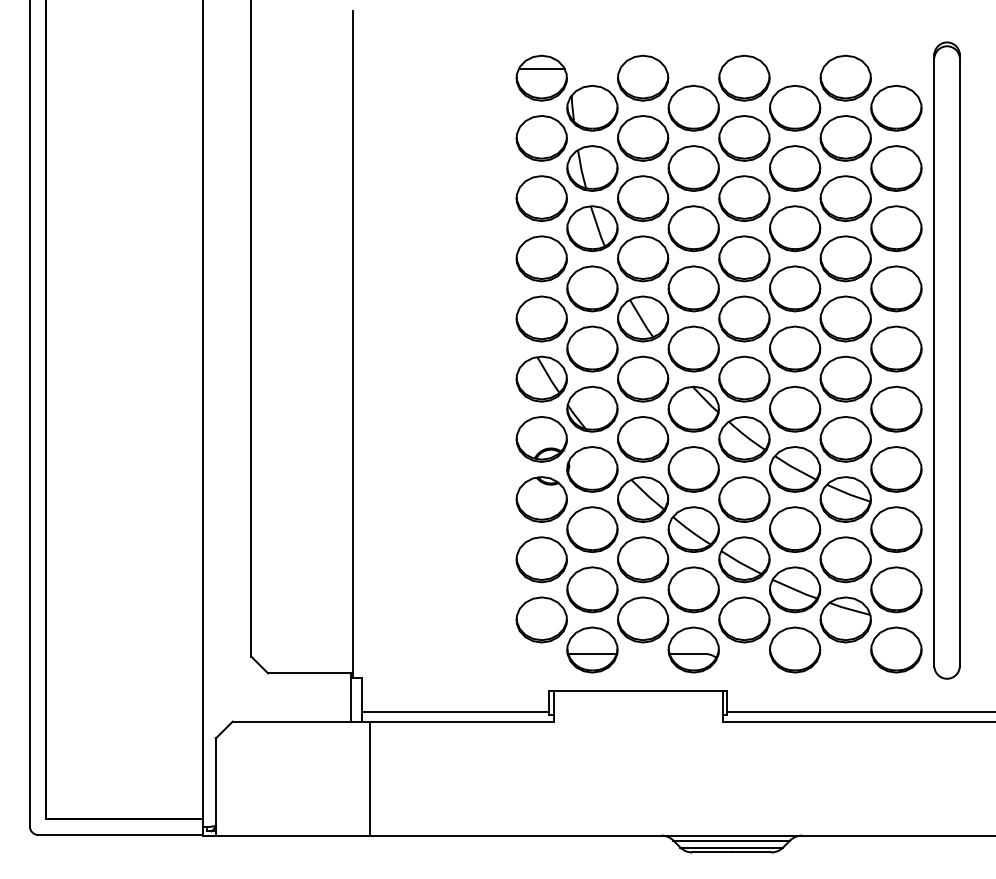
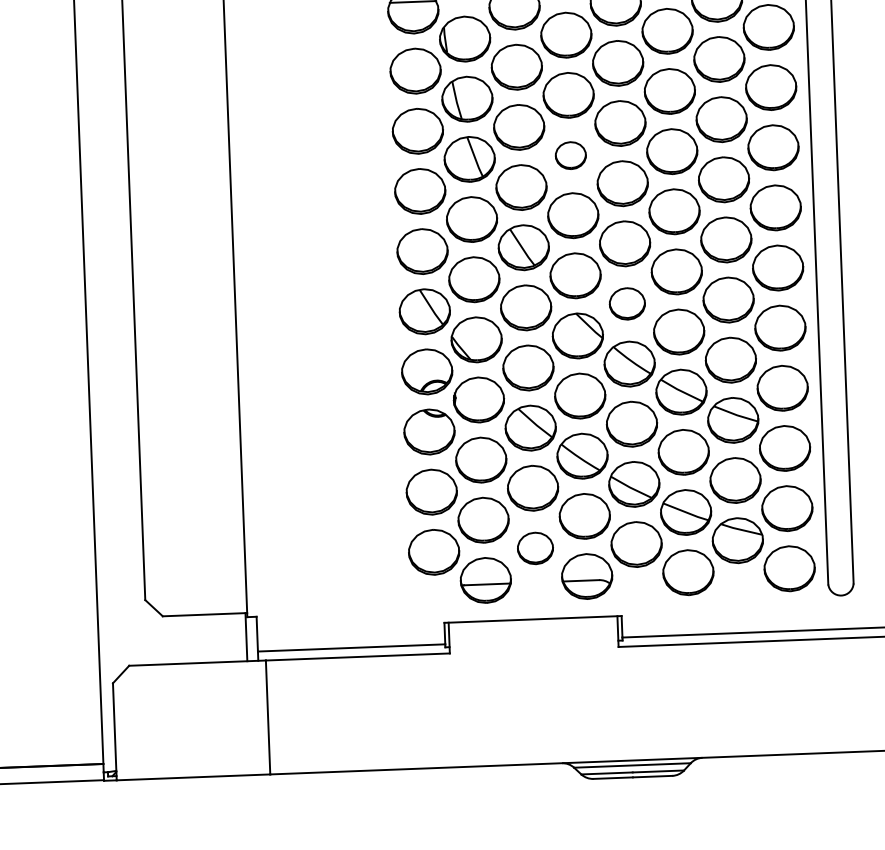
part: (693, 228) -> (570, 155), size x0.6
part: (744, 378) -> (627, 303), size x0.7
part: (643, 619) -> (535, 547), size x0.7

